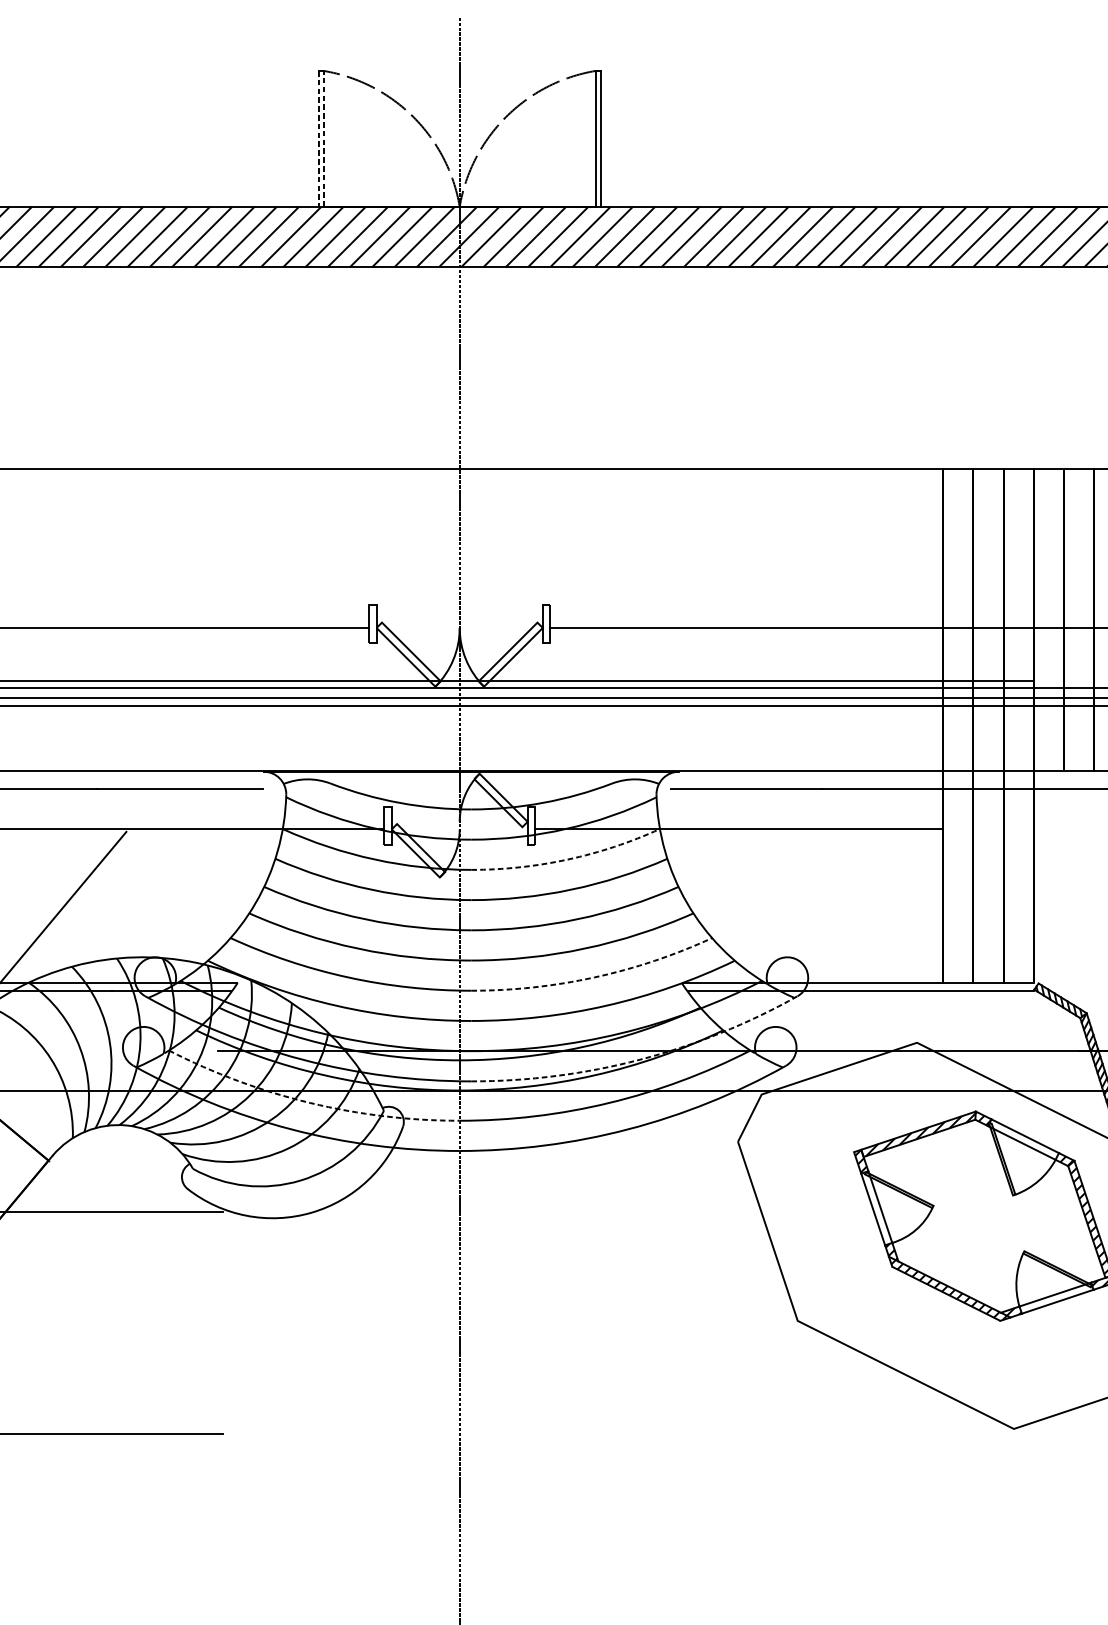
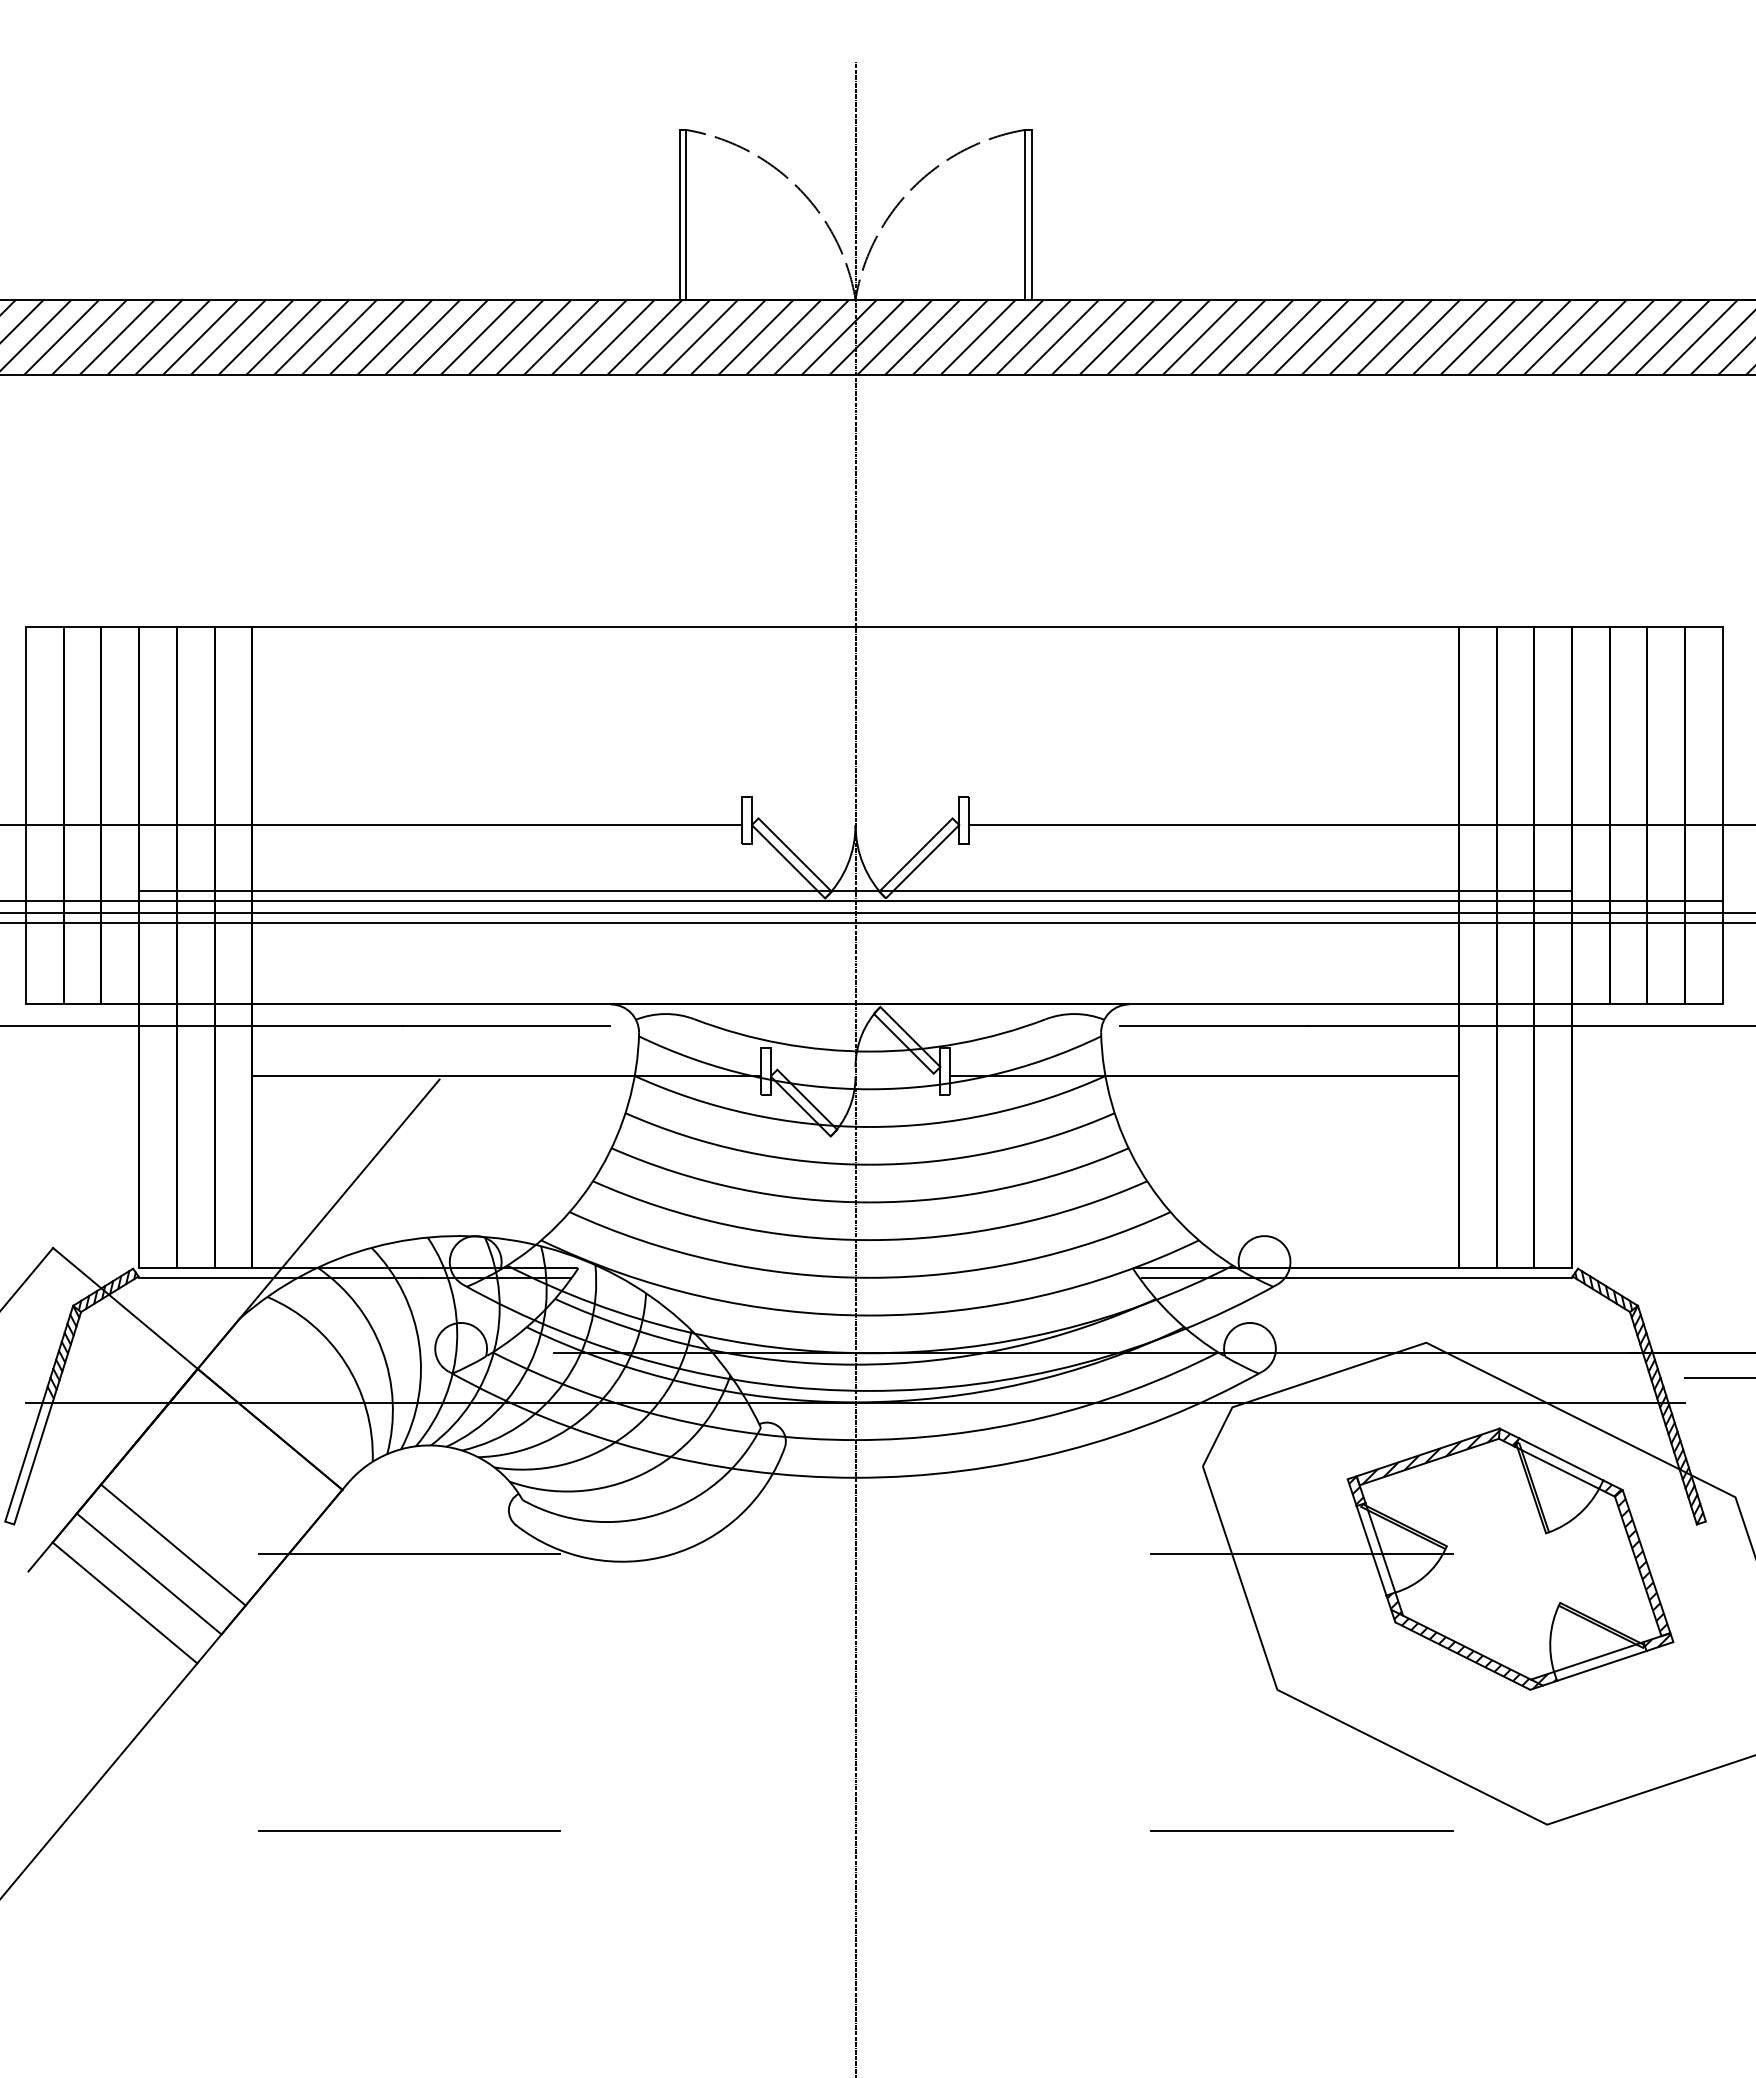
line: (318, 138) -> (679, 214), dashed -> solid
line: (323, 138) -> (685, 214), dashed -> solid
arc: (567, 859) -> (990, 1114), dashed -> solid
arc: (594, 977) -> (1023, 1261), dashed -> solid
arc: (639, 1059) -> (1080, 1363), dashed -> solid
arc: (309, 1102) -> (668, 1417), dashed -> solid
line: (817, 1212) -> (1301, 1554), added
line: (817, 1433) -> (1301, 1830), added

